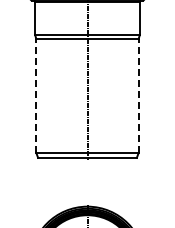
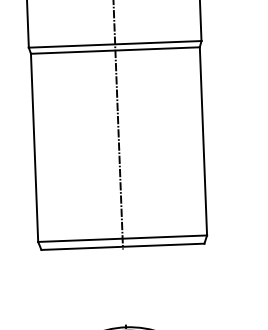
line: (36, 95) -> (34, 147), dashed -> solid
line: (138, 95) -> (203, 140), dashed -> solid

